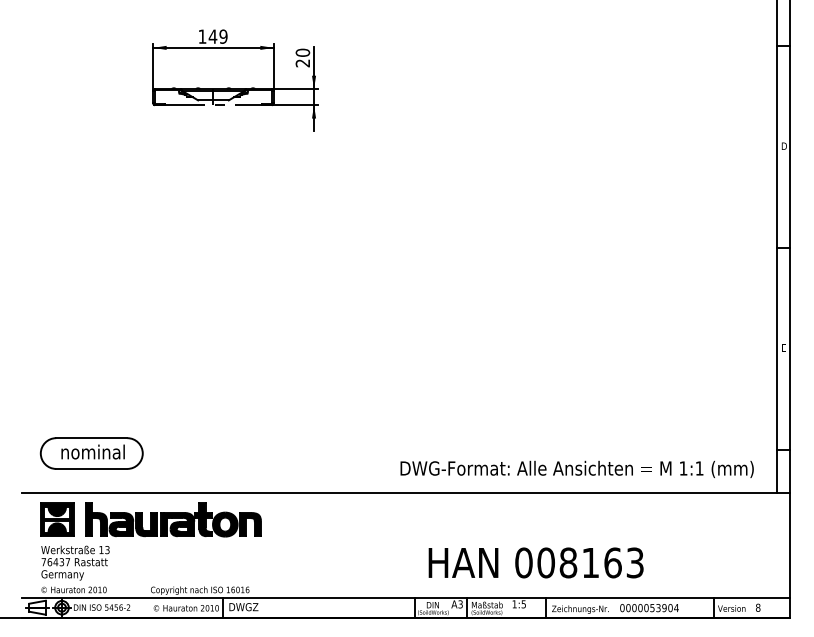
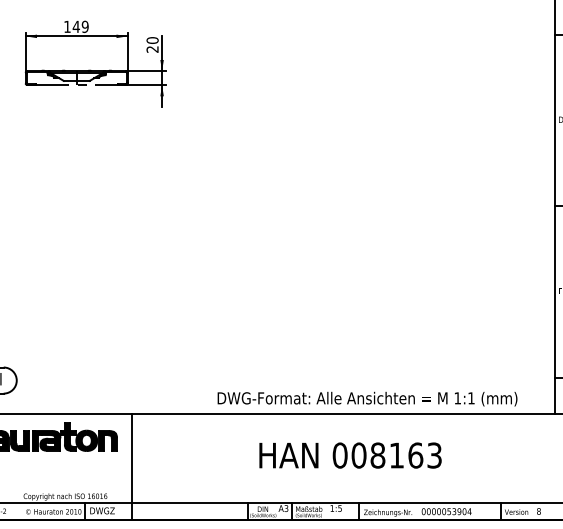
text: (576, 469) -> (366, 399), moved
line: (278, 554) -> (131, 466), added
text: (535, 562) -> (349, 455), moved

